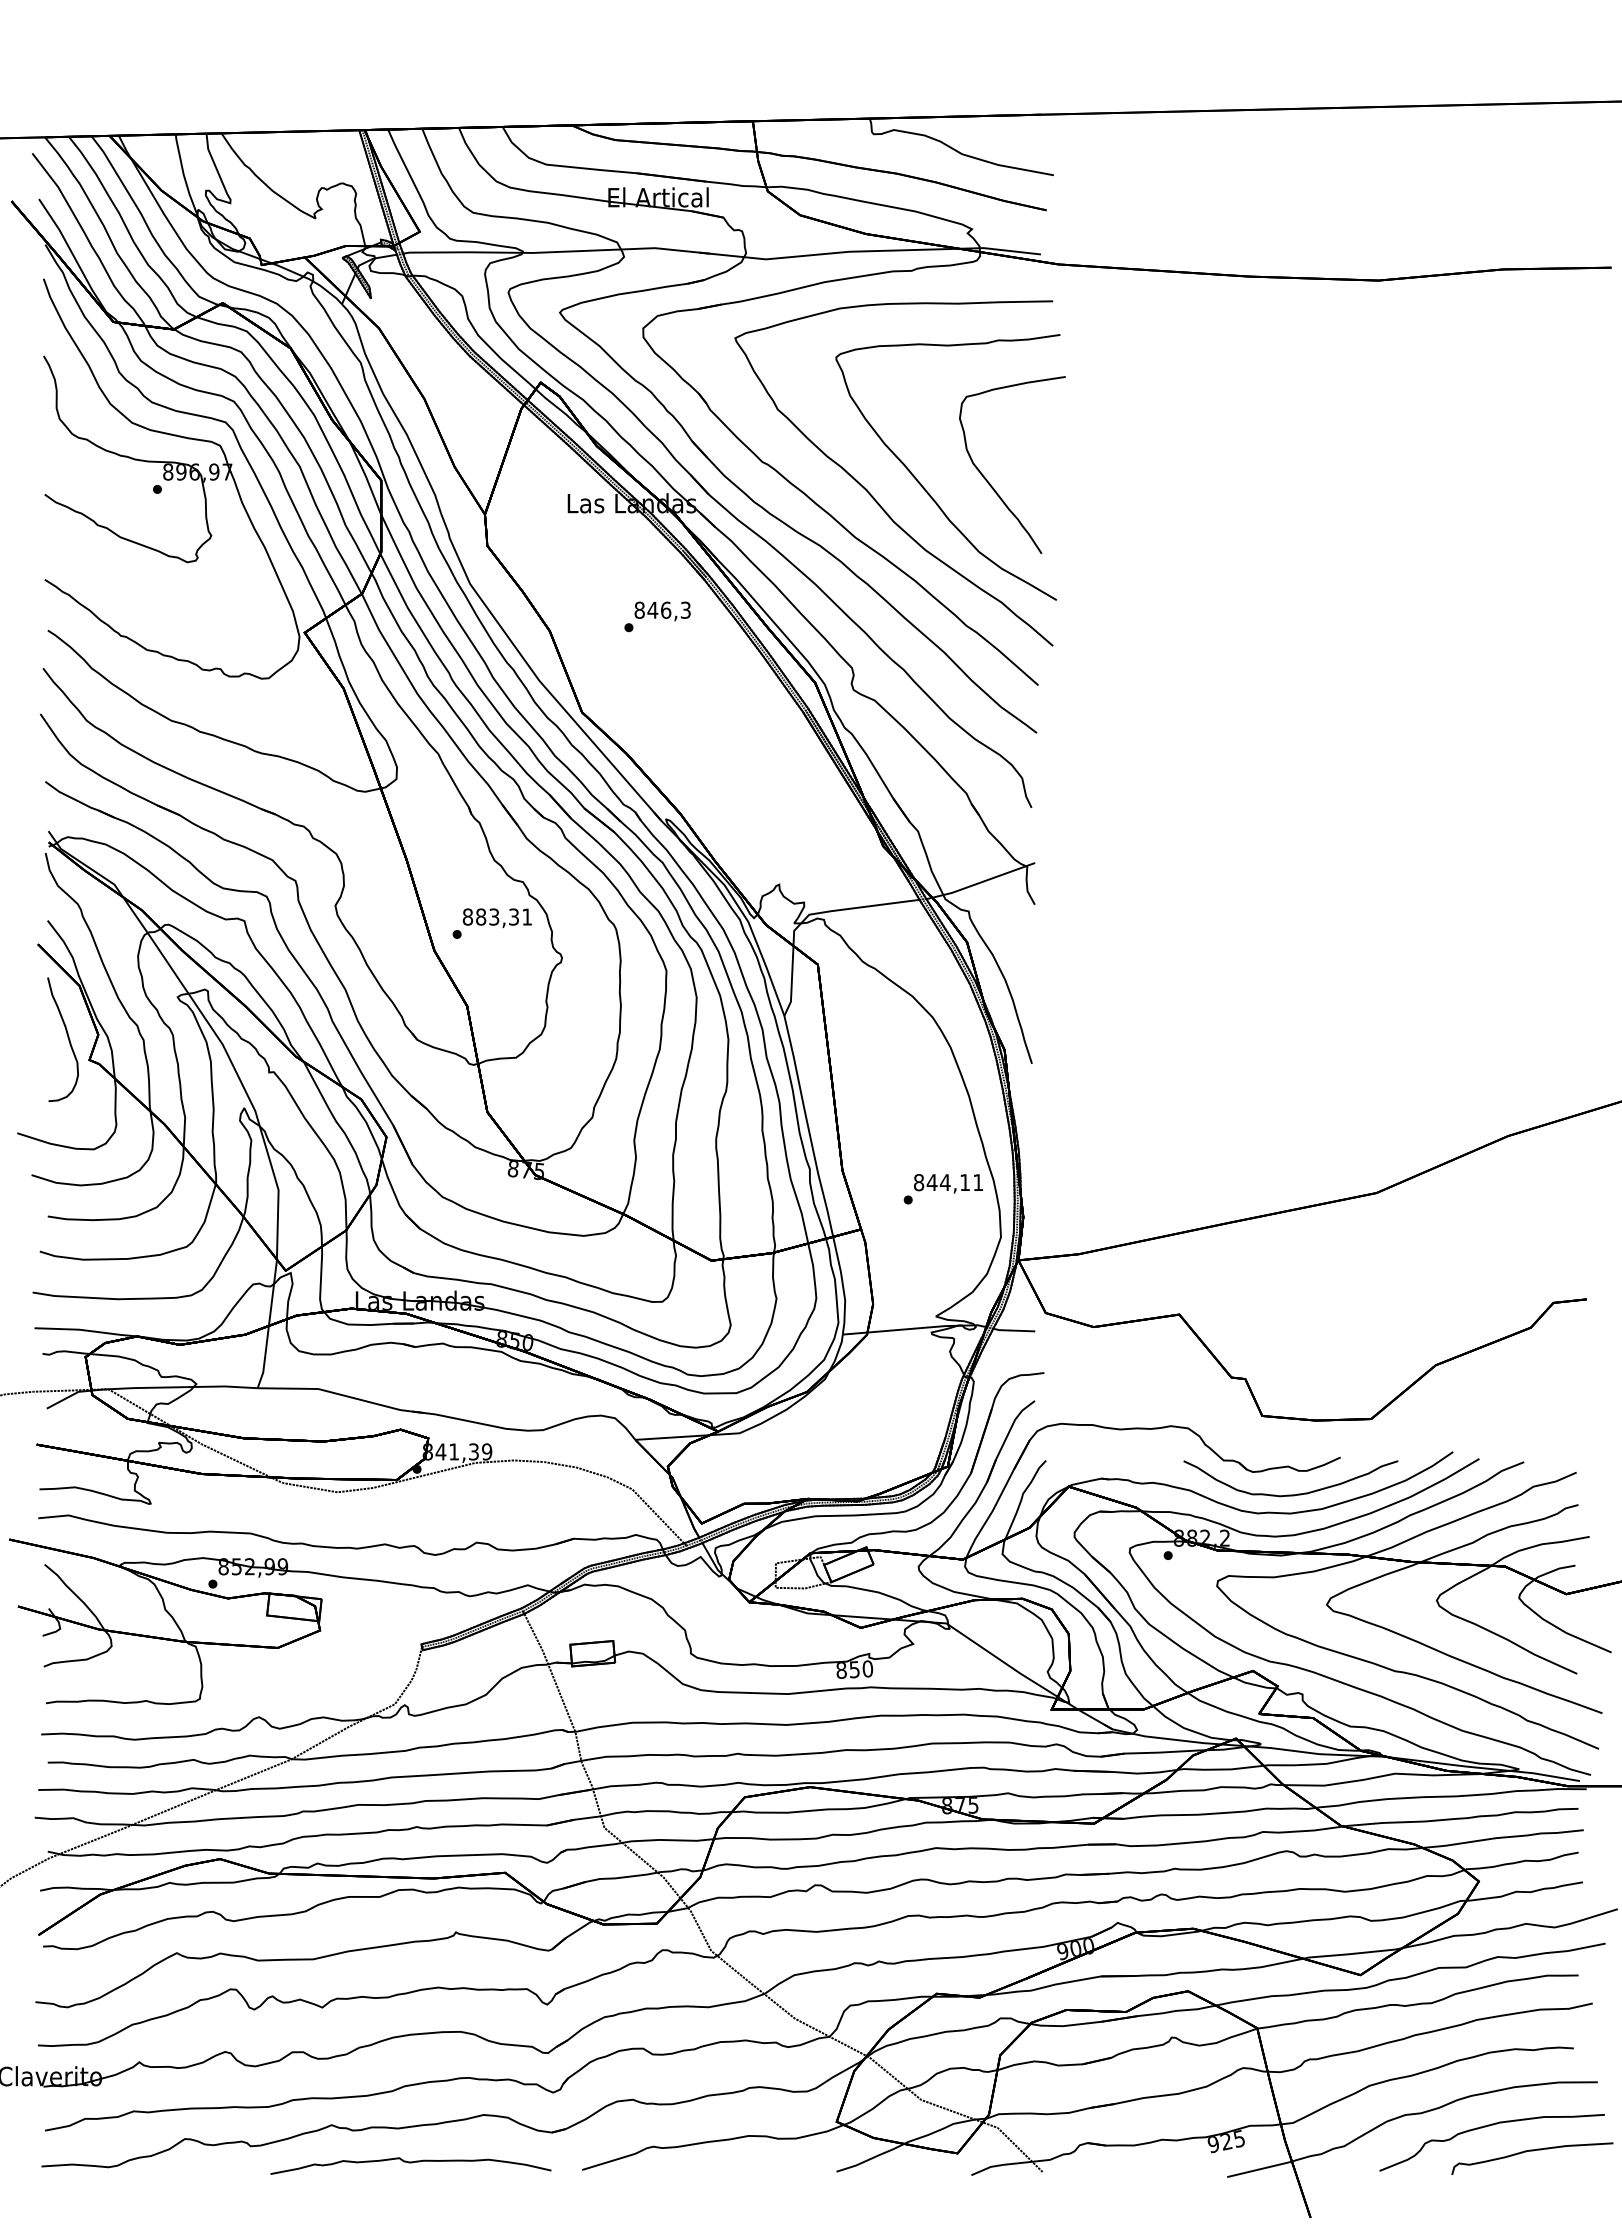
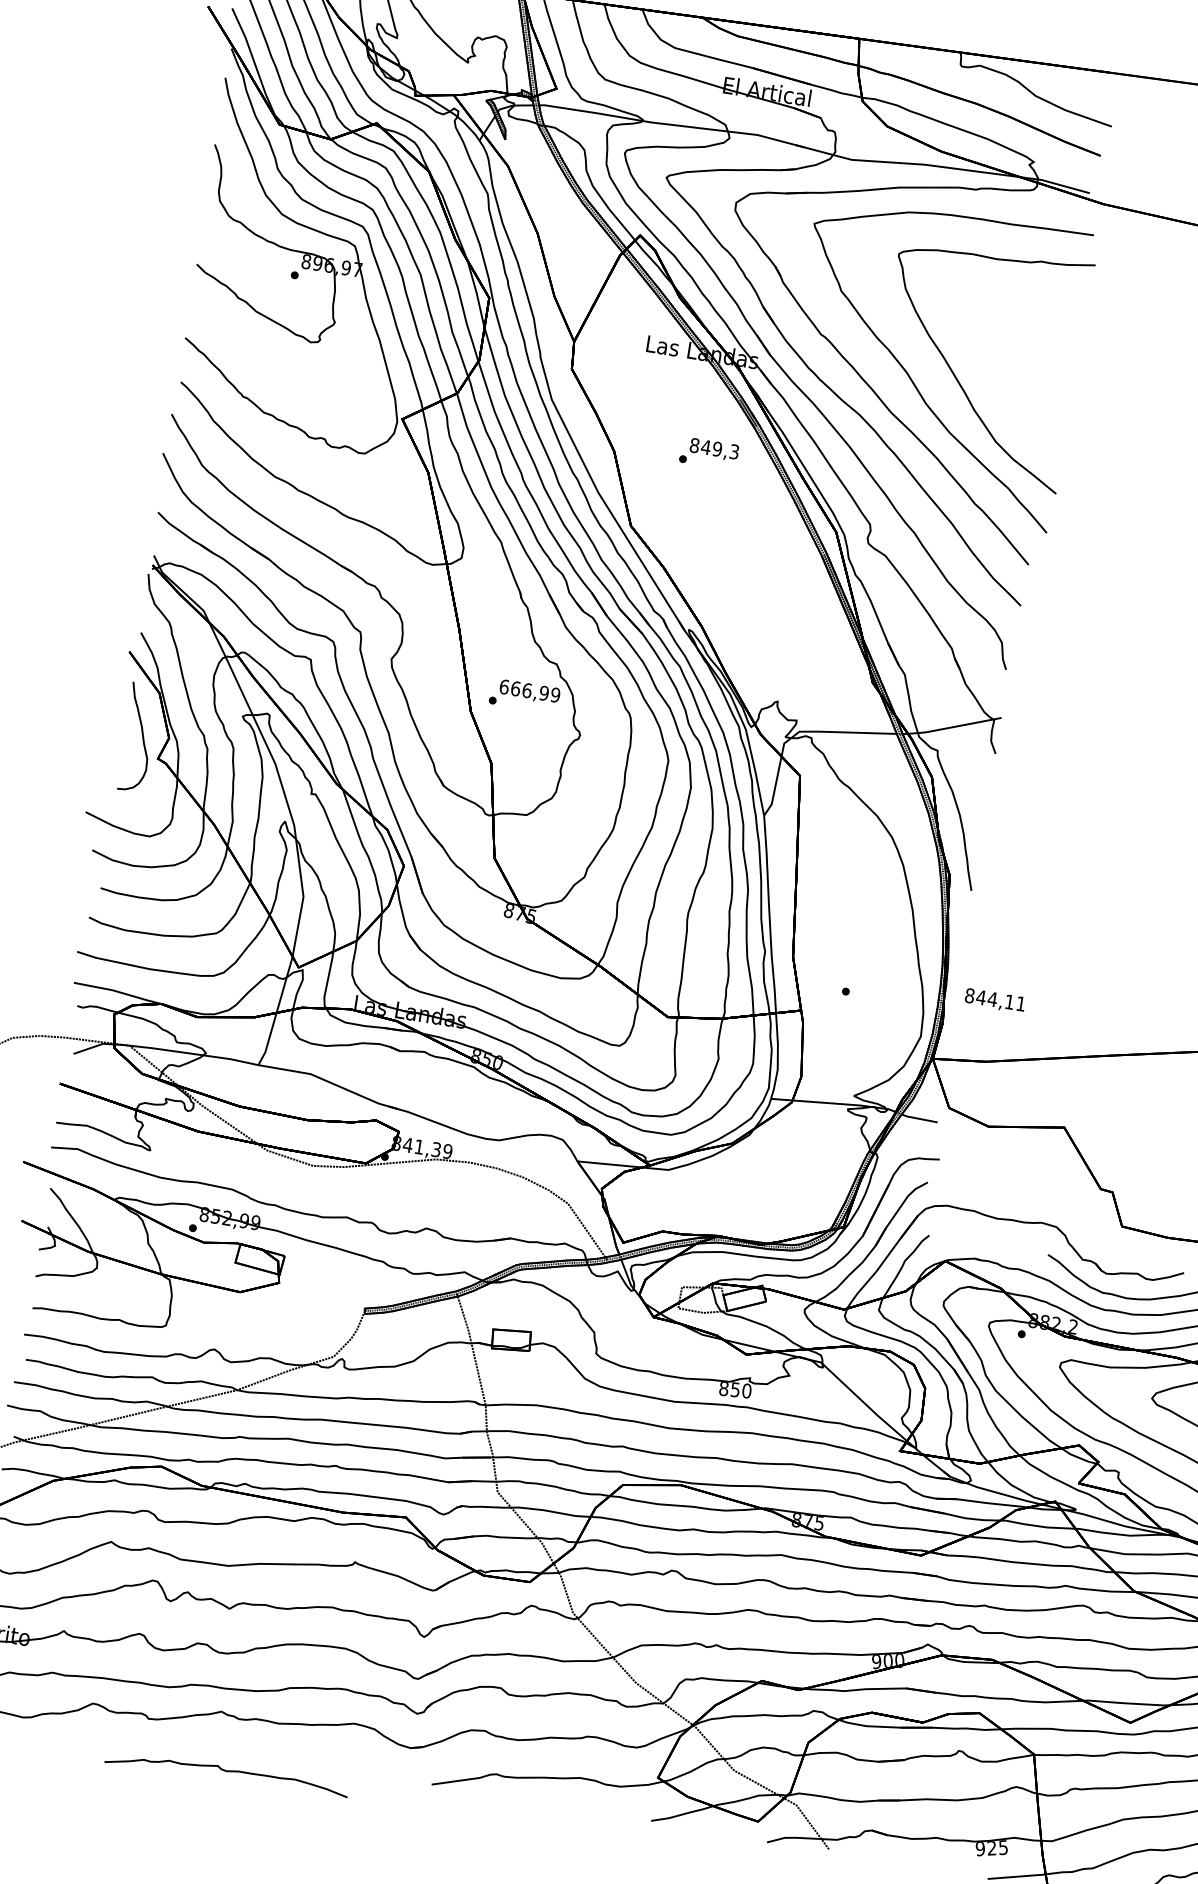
curve: (990, 483) -> (1014, 384), removed
text: (665, 609) -> (717, 448), 846,3 -> 849,3
text: (497, 916) -> (530, 690), 883,31 -> 666,99
text: (948, 1183) -> (995, 1000), moved
curve: (410, 2163) -> (226, 1772), moved

